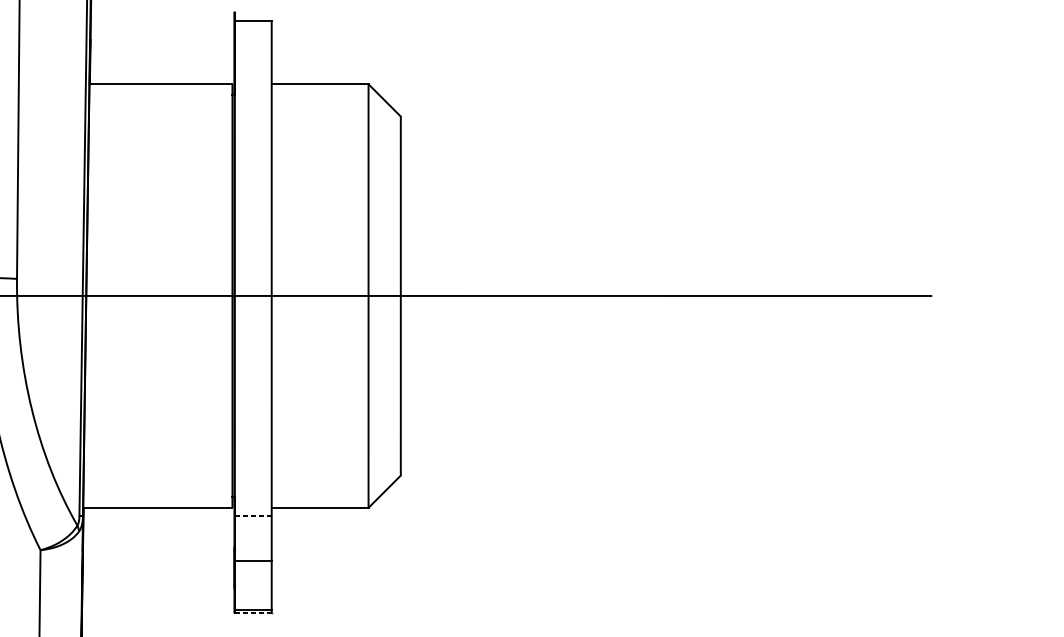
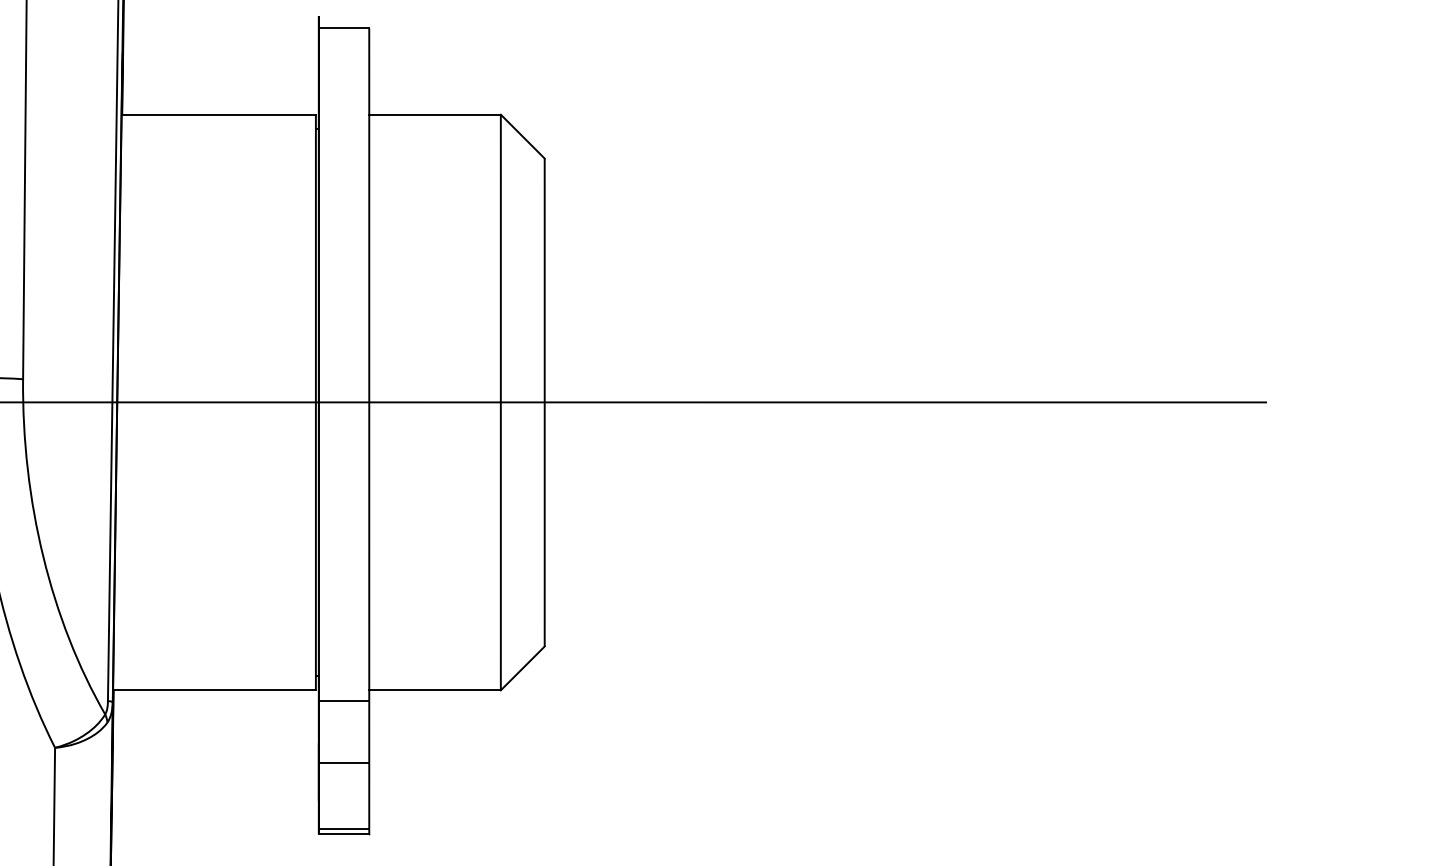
line: (253, 516) -> (344, 701), dashed -> solid
line: (253, 613) -> (344, 833), dashed -> solid

